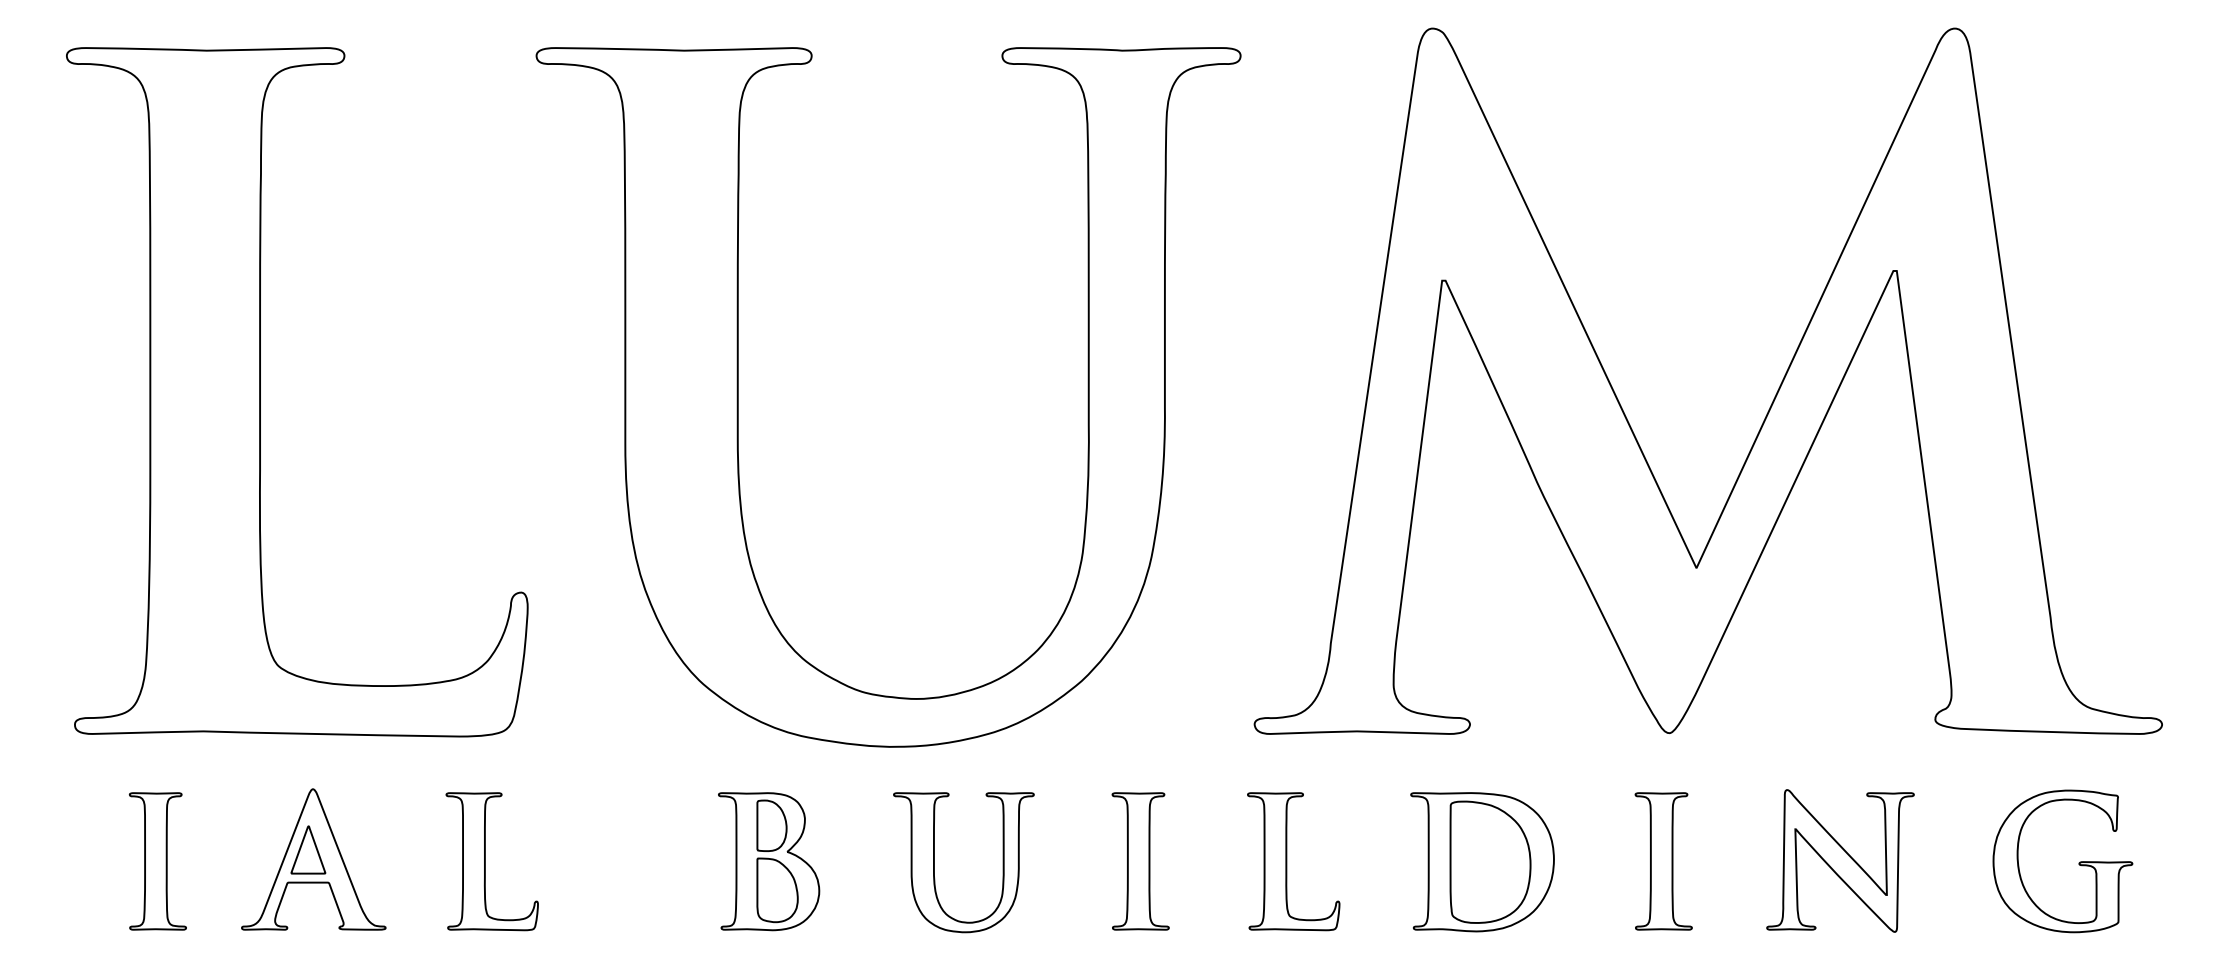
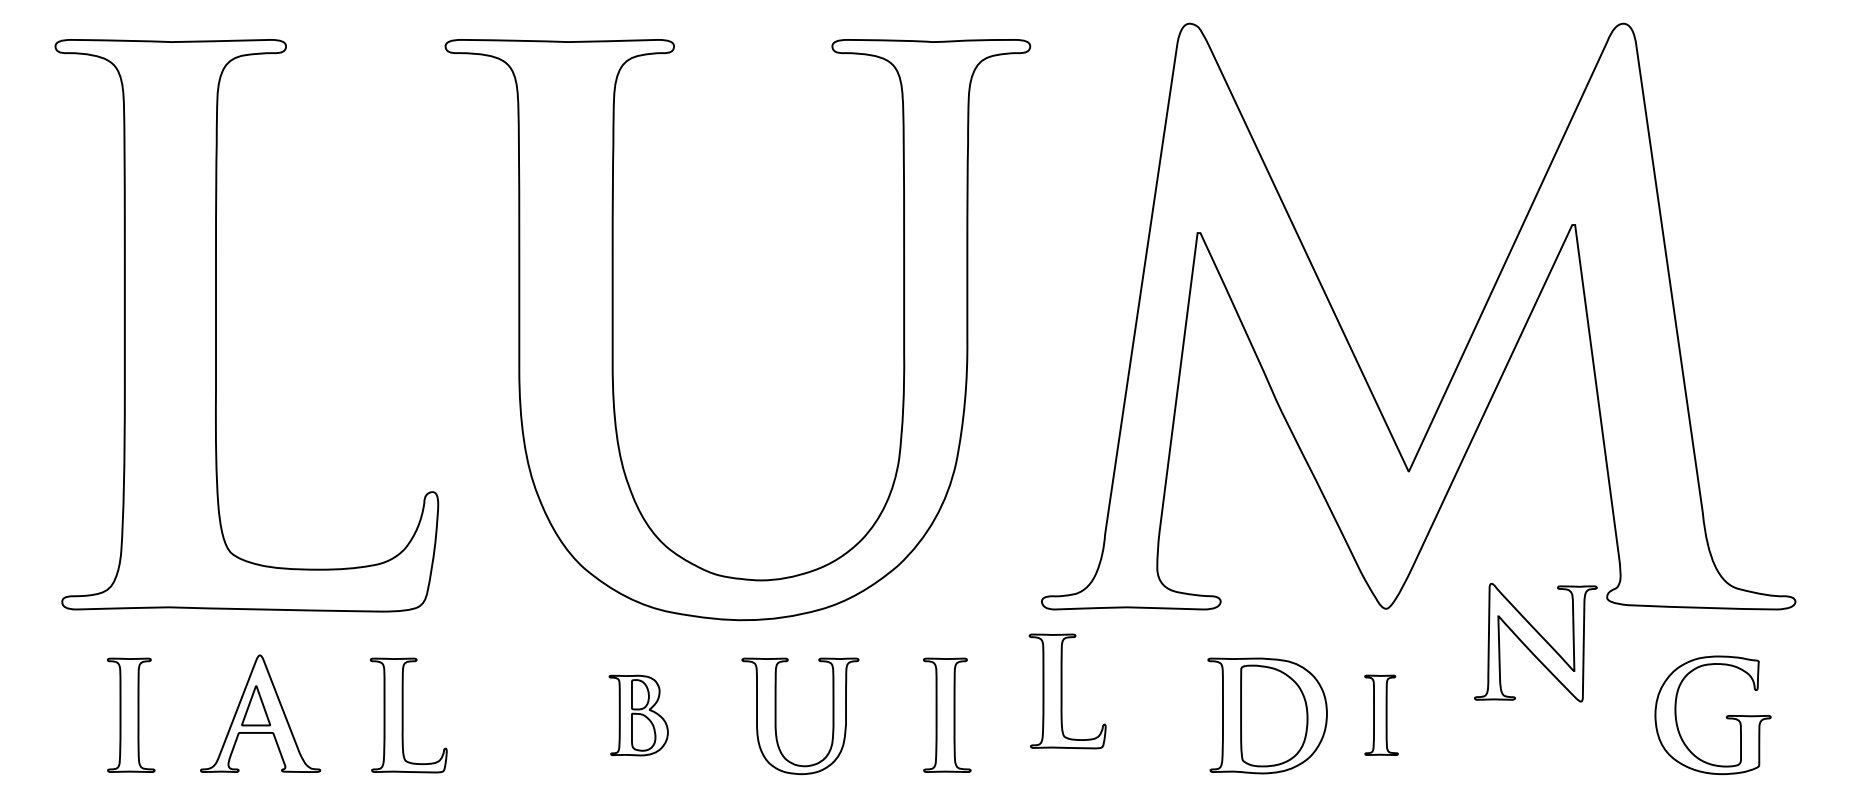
part: (1840, 860) -> (1535, 642), moved
part: (769, 861) -> (639, 715), size x0.7
part: (1293, 861) -> (1067, 691), moved
part: (1663, 861) -> (1381, 715), size x0.7
part: (1482, 862) -> (1267, 716), moved

